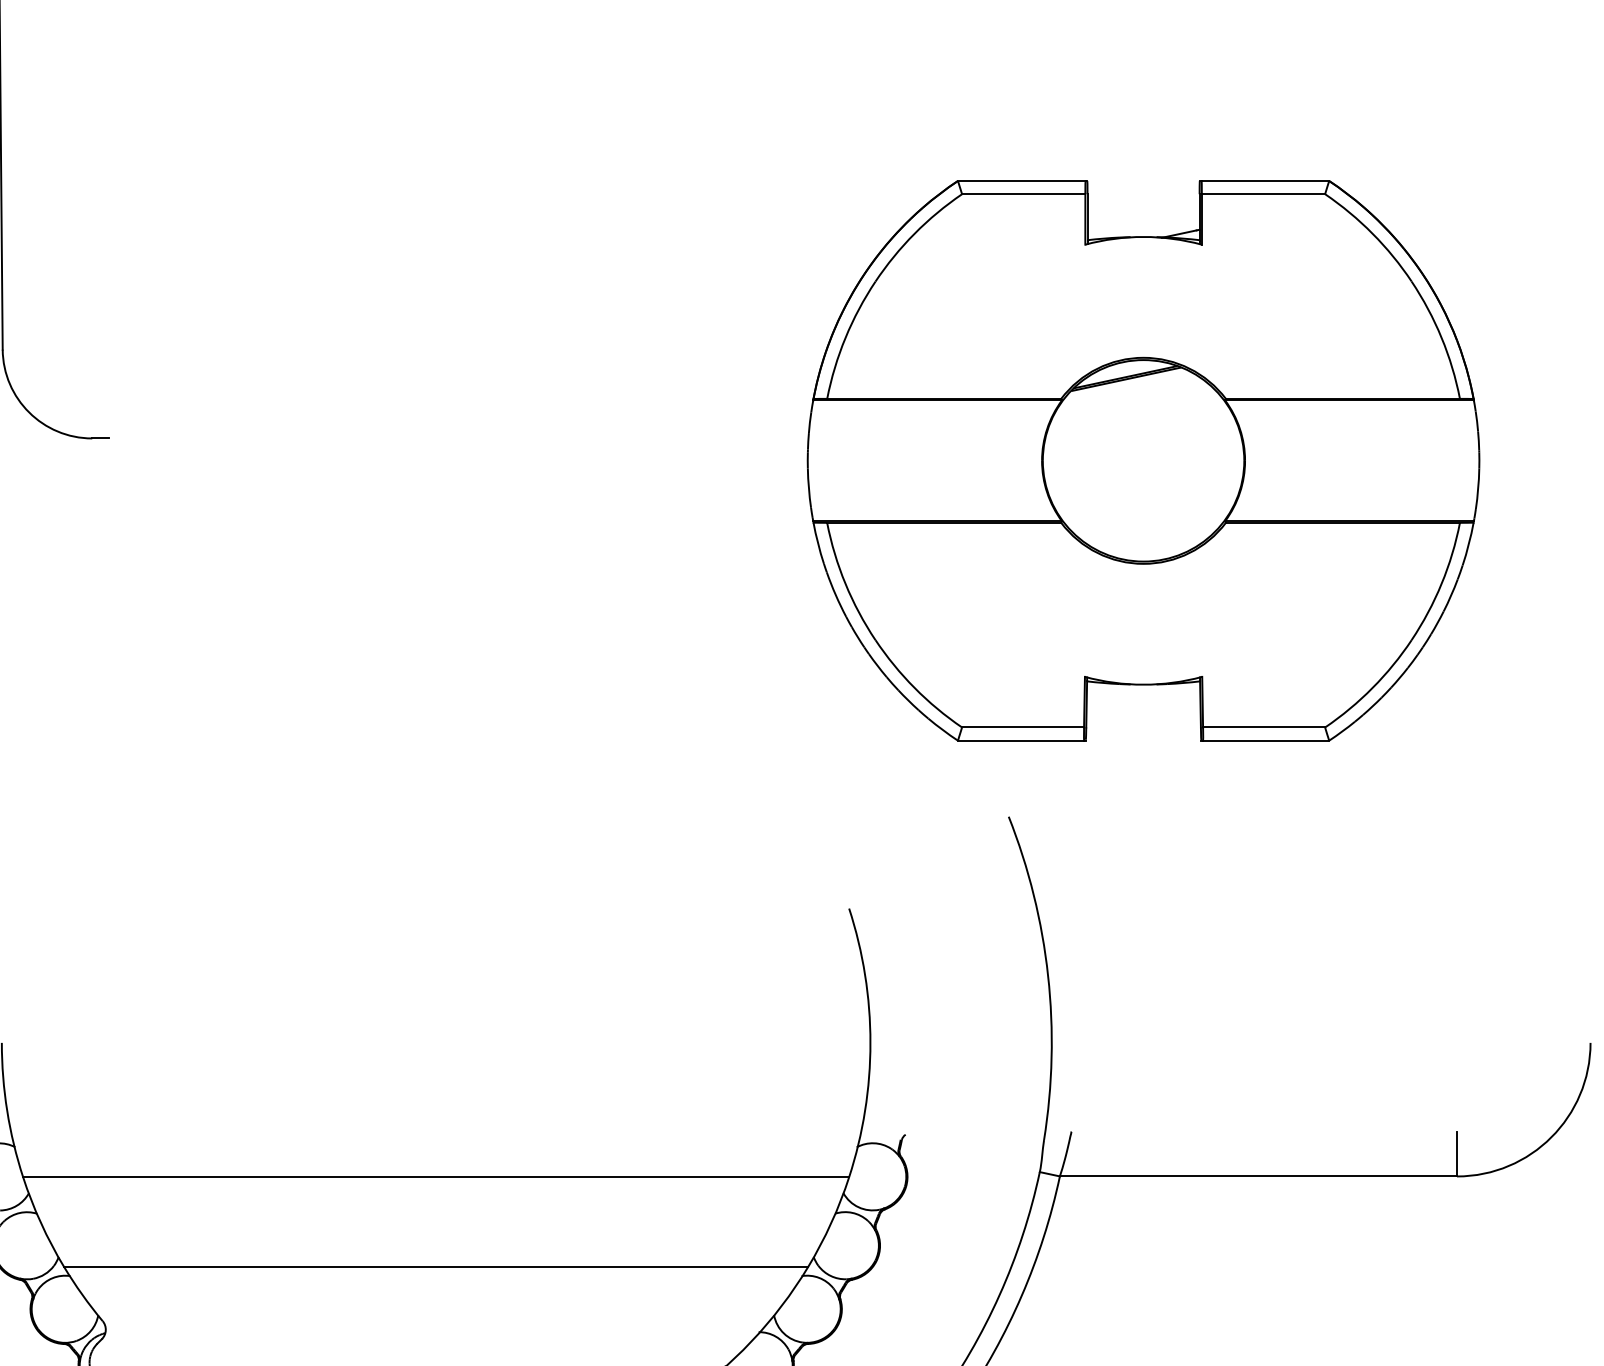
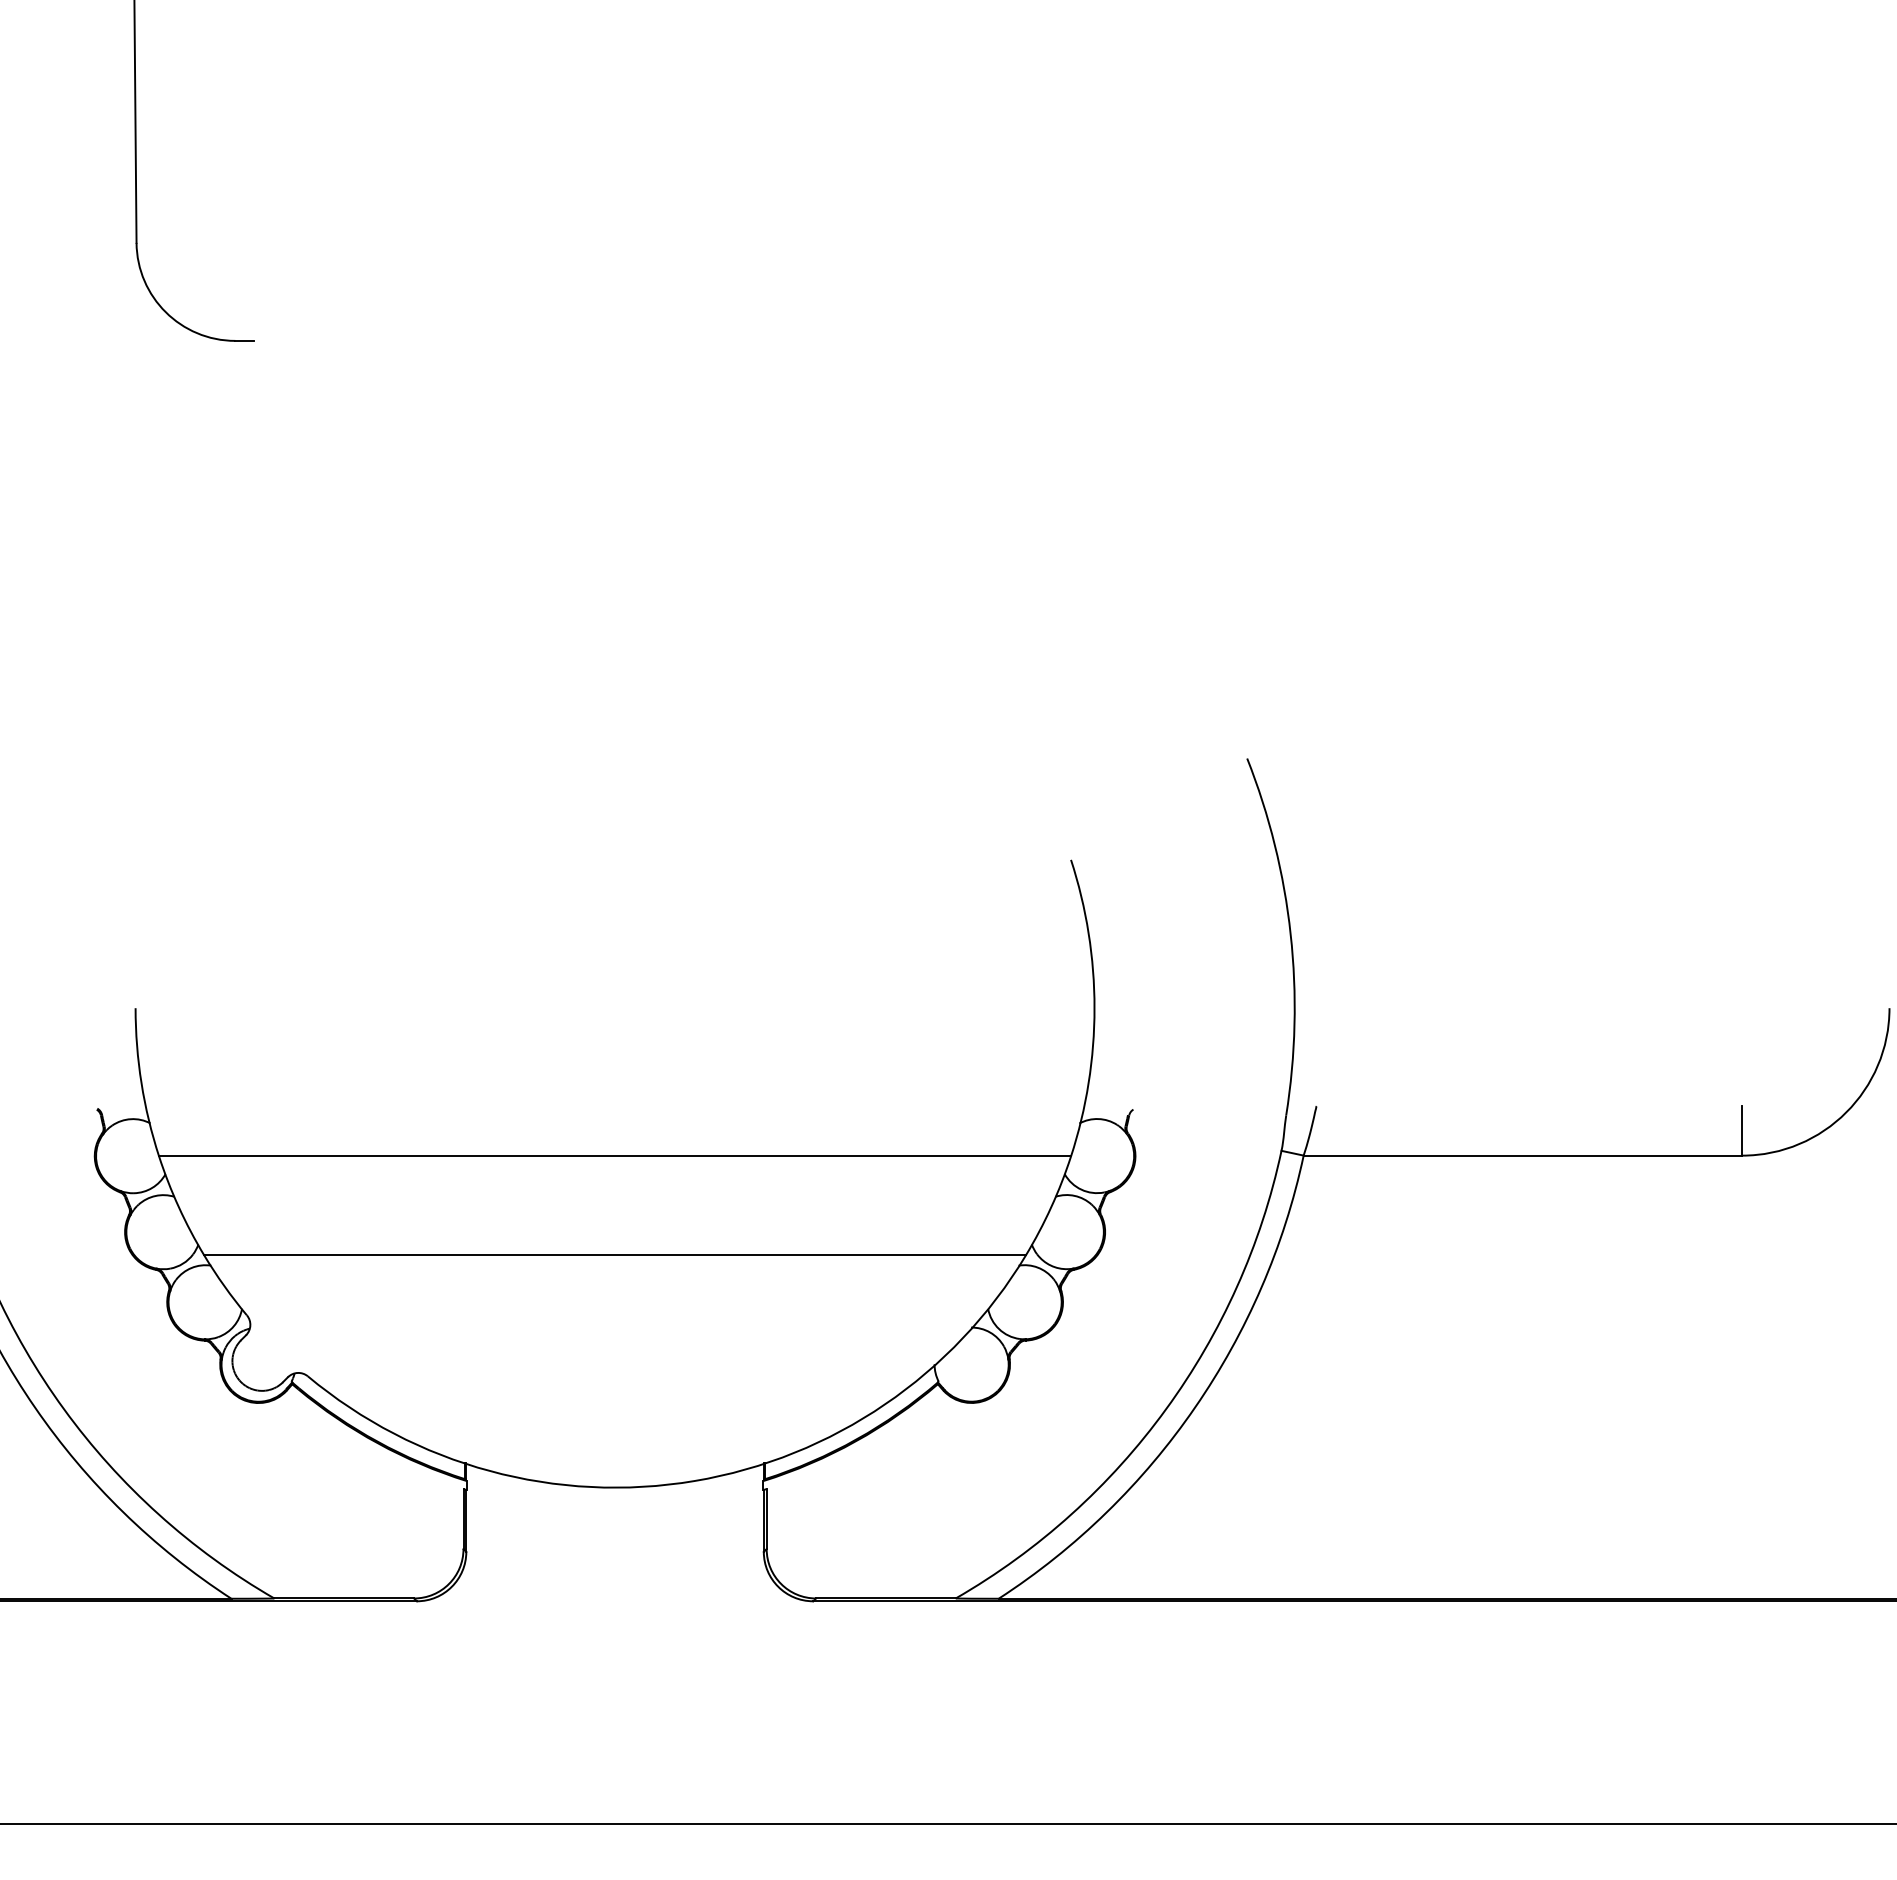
part: (1143, 460) -> (1395, 365), removed

